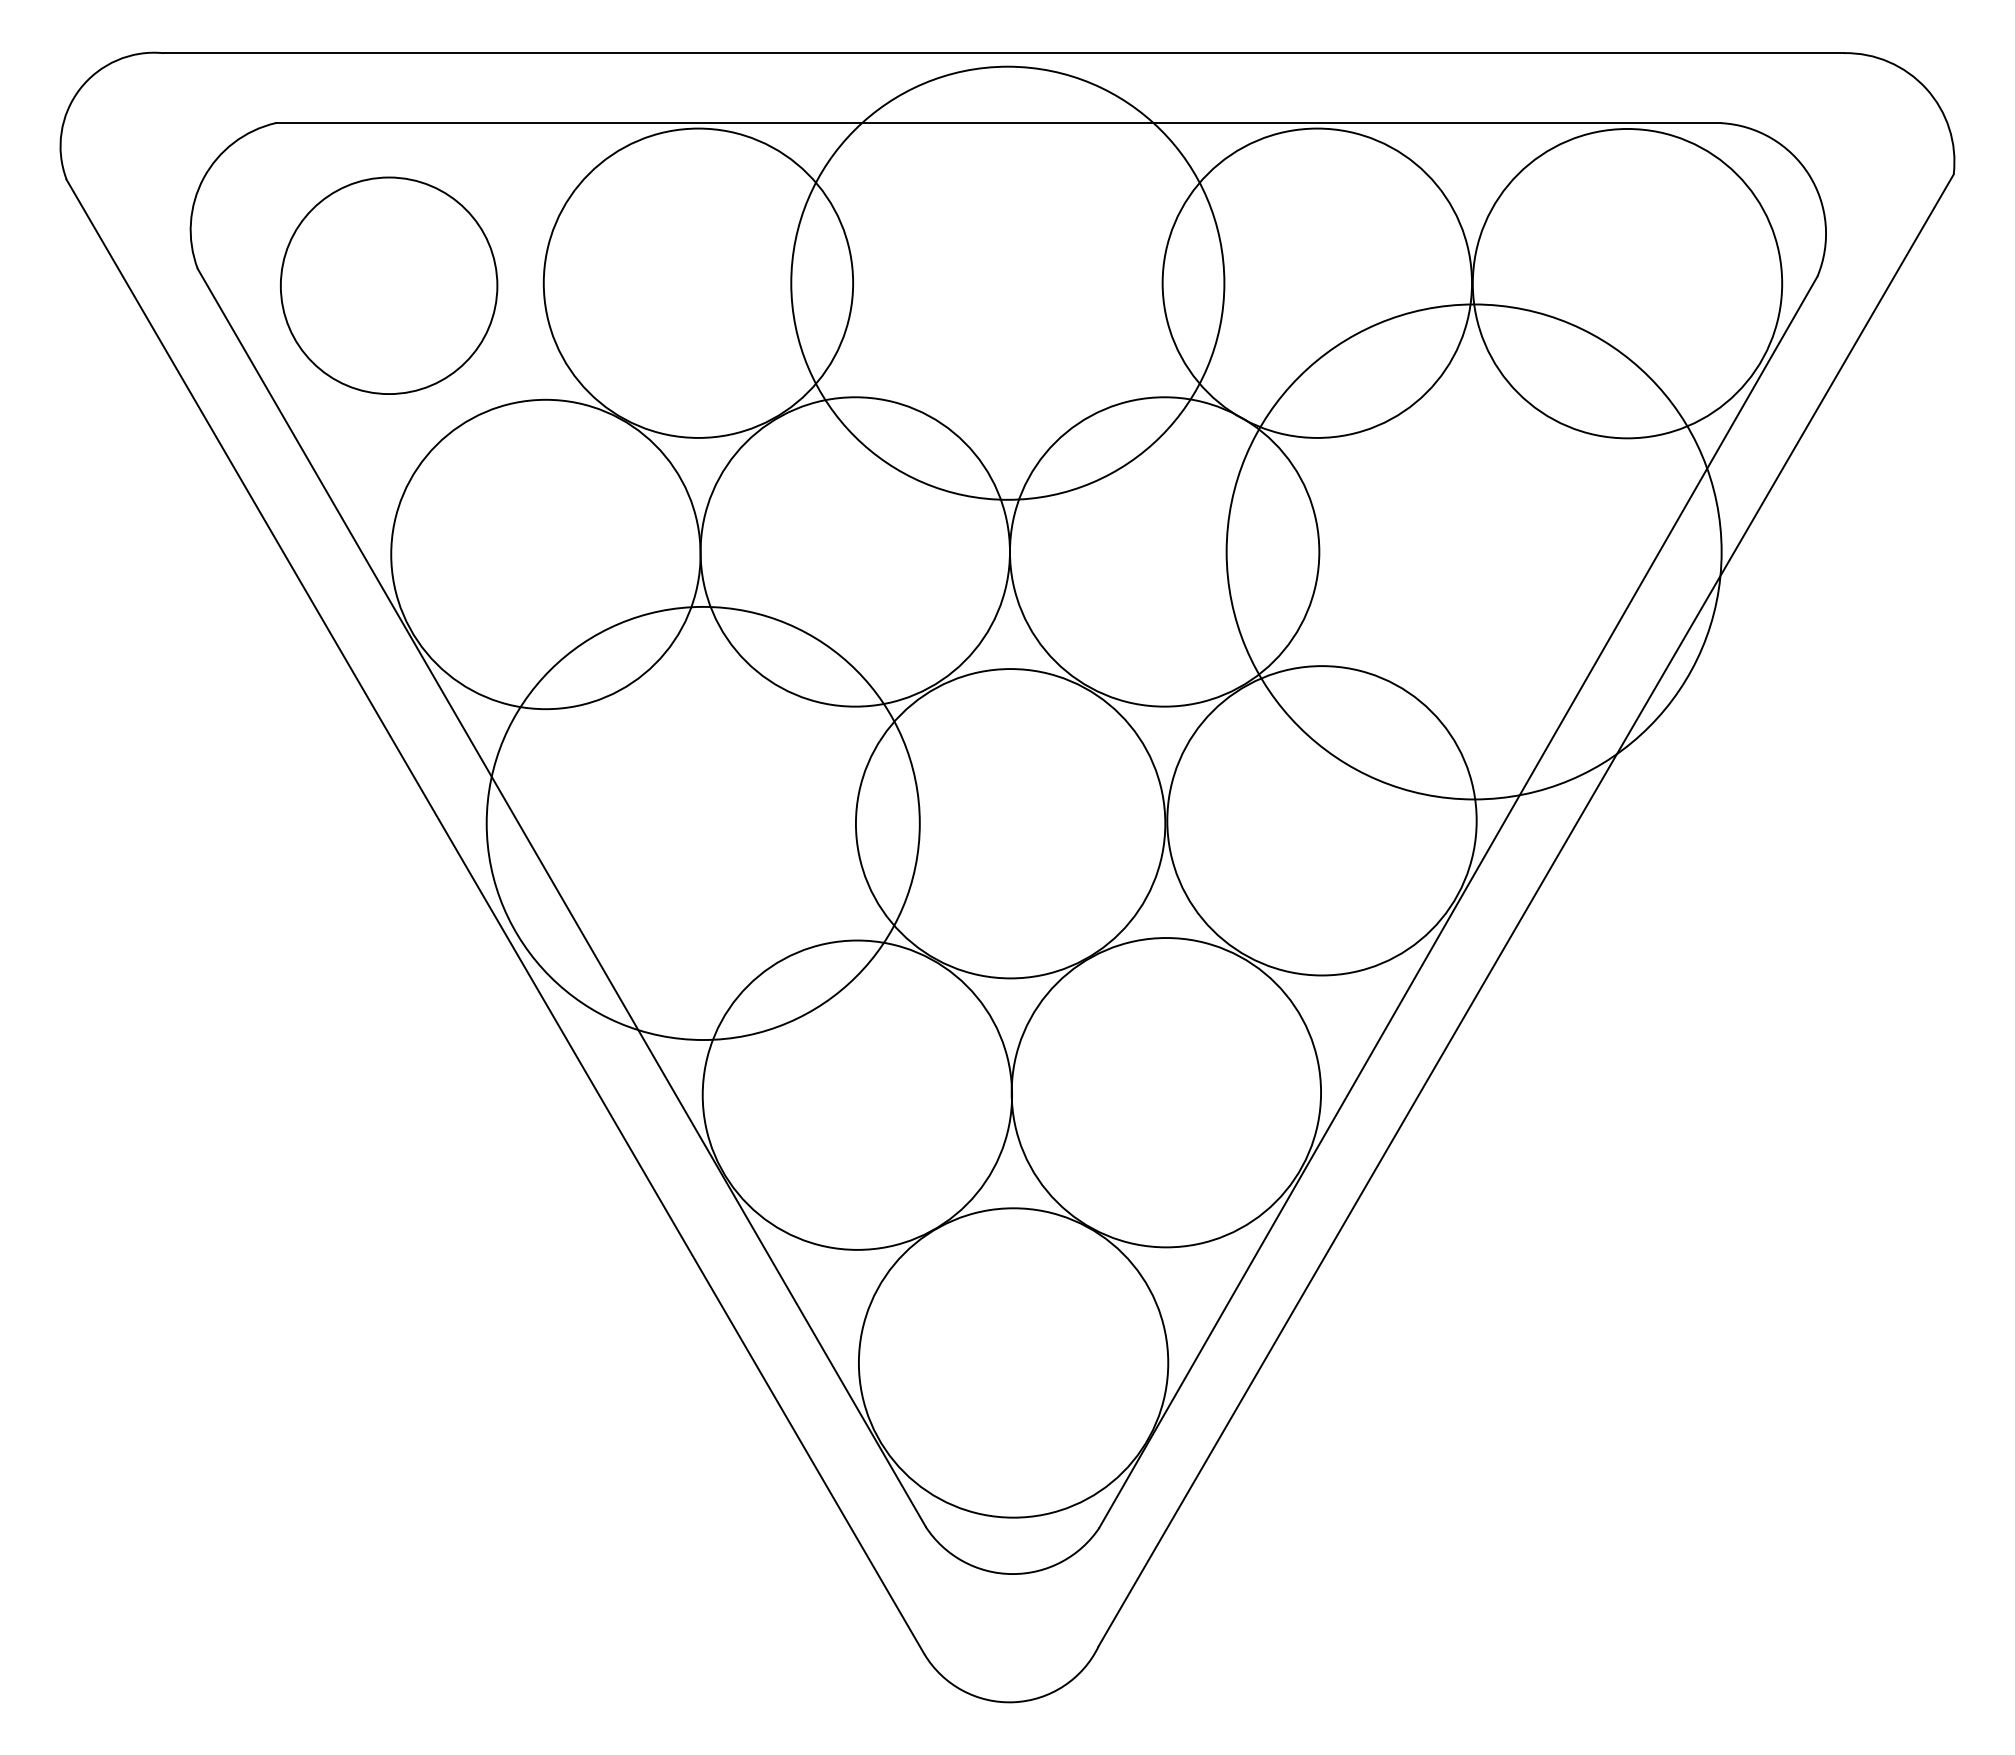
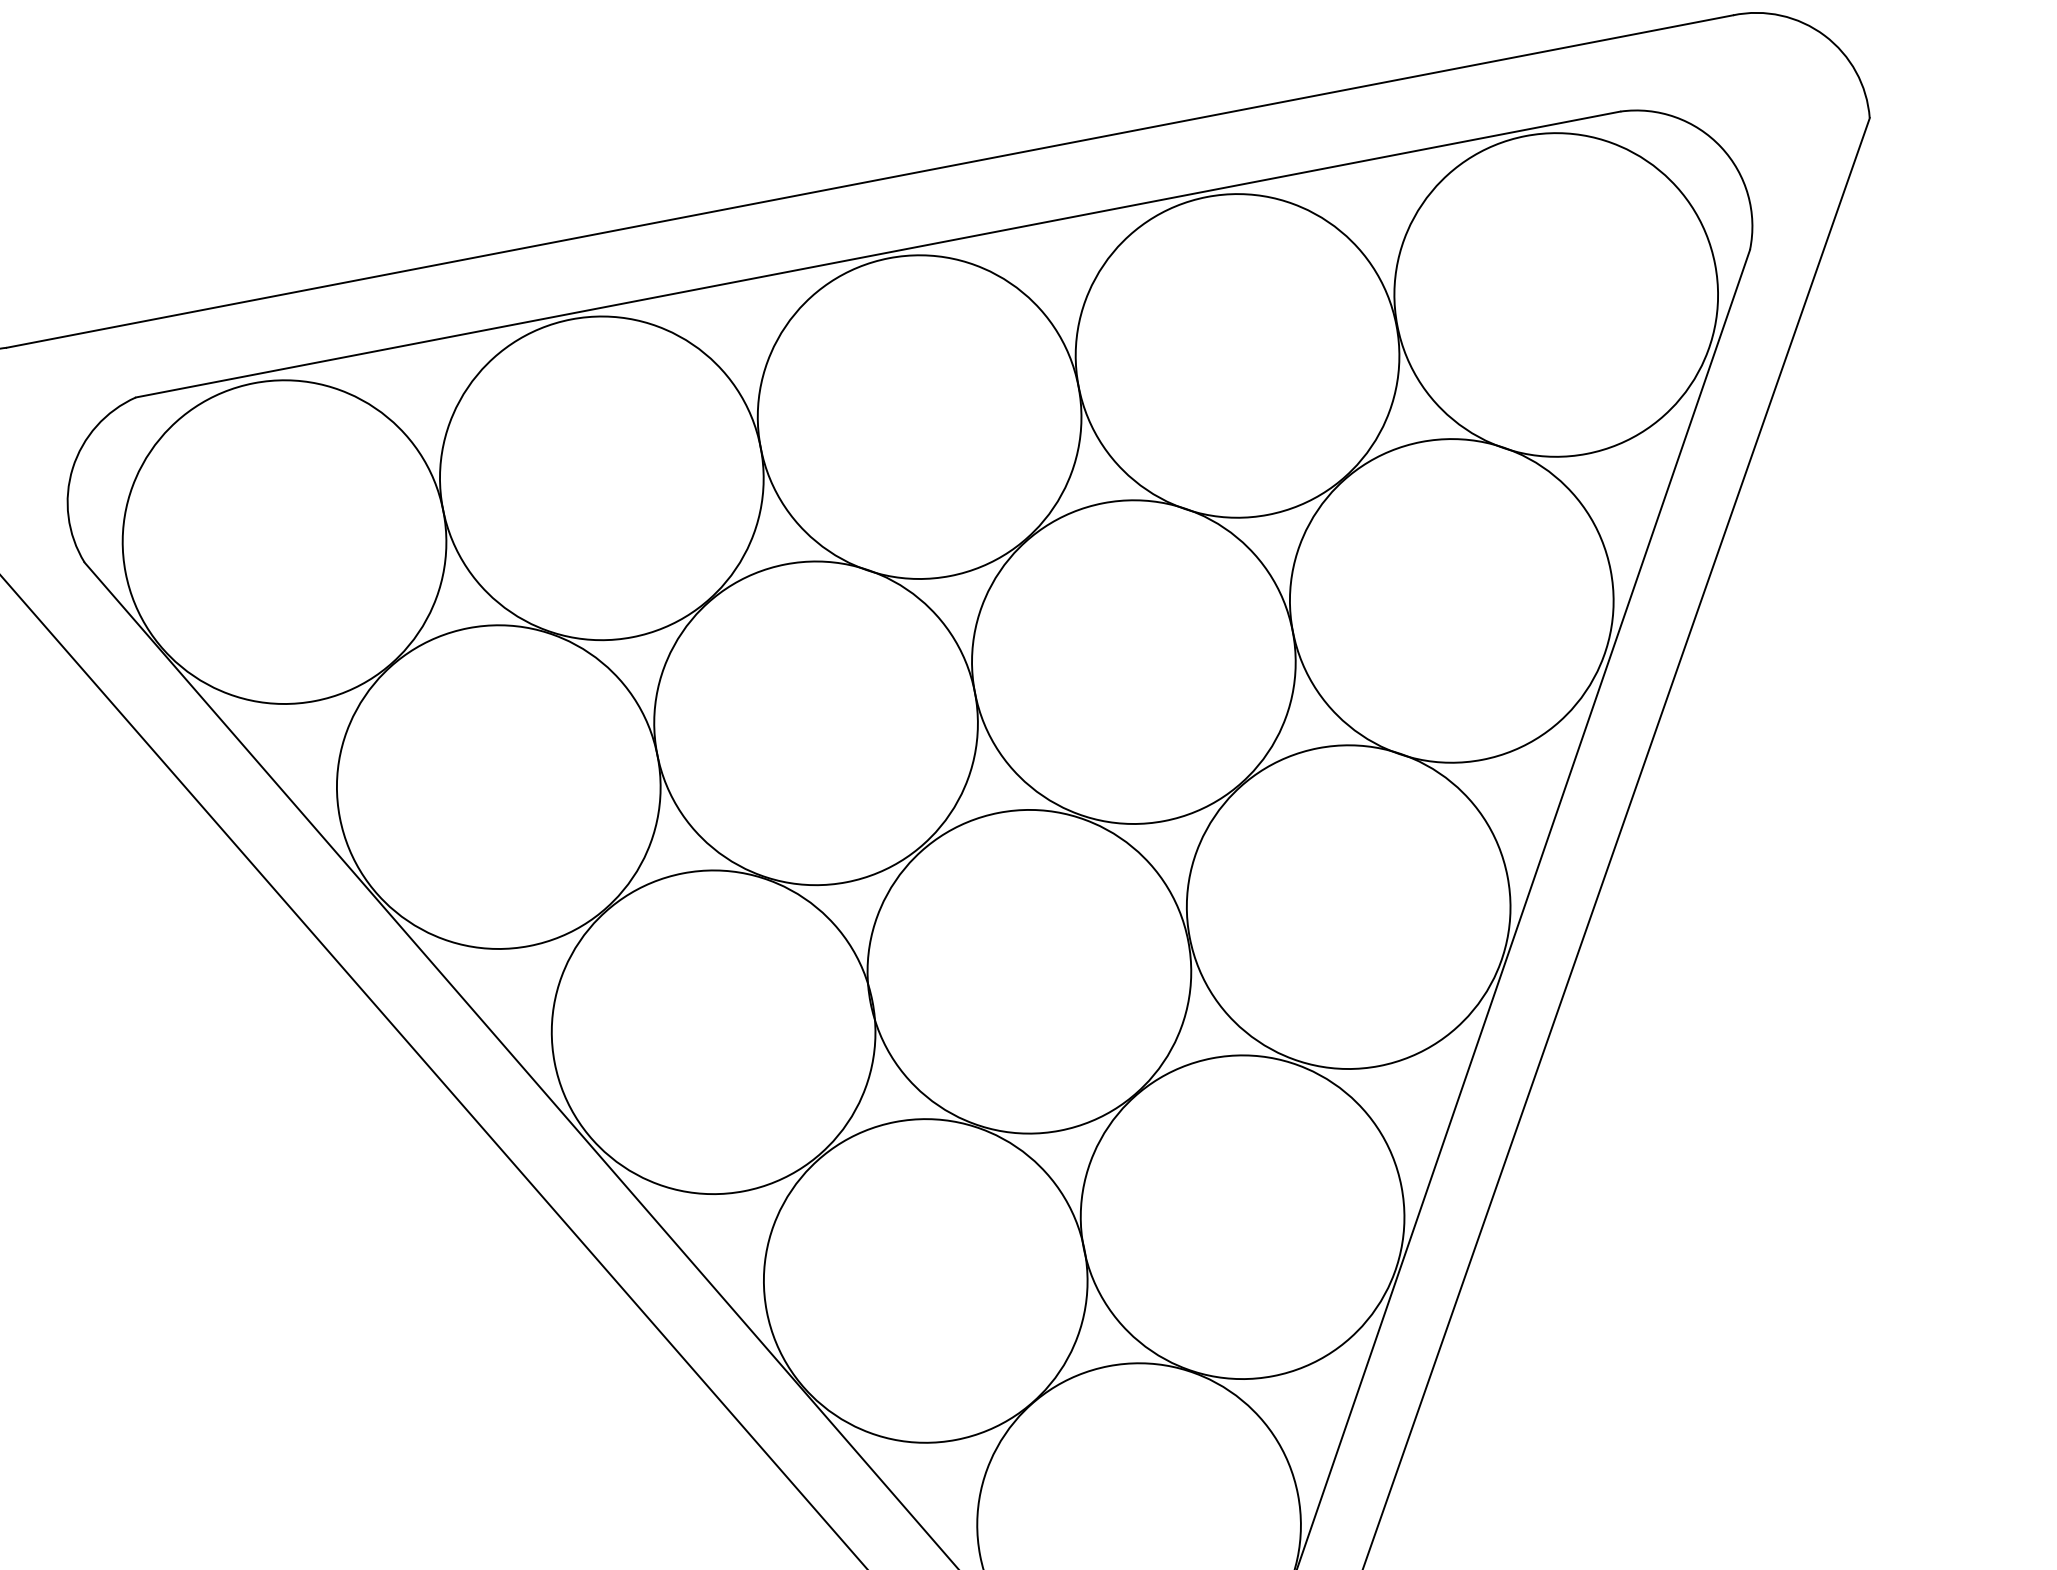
circle: (1007, 282) -> (919, 416), size x0.71
circle: (388, 285) -> (283, 541), size x1.43
circle: (1473, 551) -> (1451, 600), size x0.62
circle: (702, 823) -> (712, 1032), size x0.71

